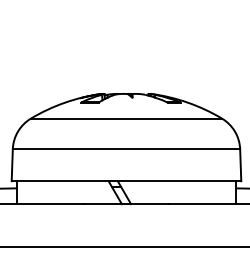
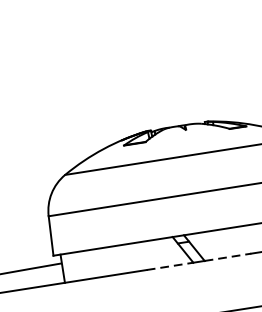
line: (102, 204) -> (169, 266), solid -> dashed
line: (150, 204) -> (228, 257), solid -> dashed

